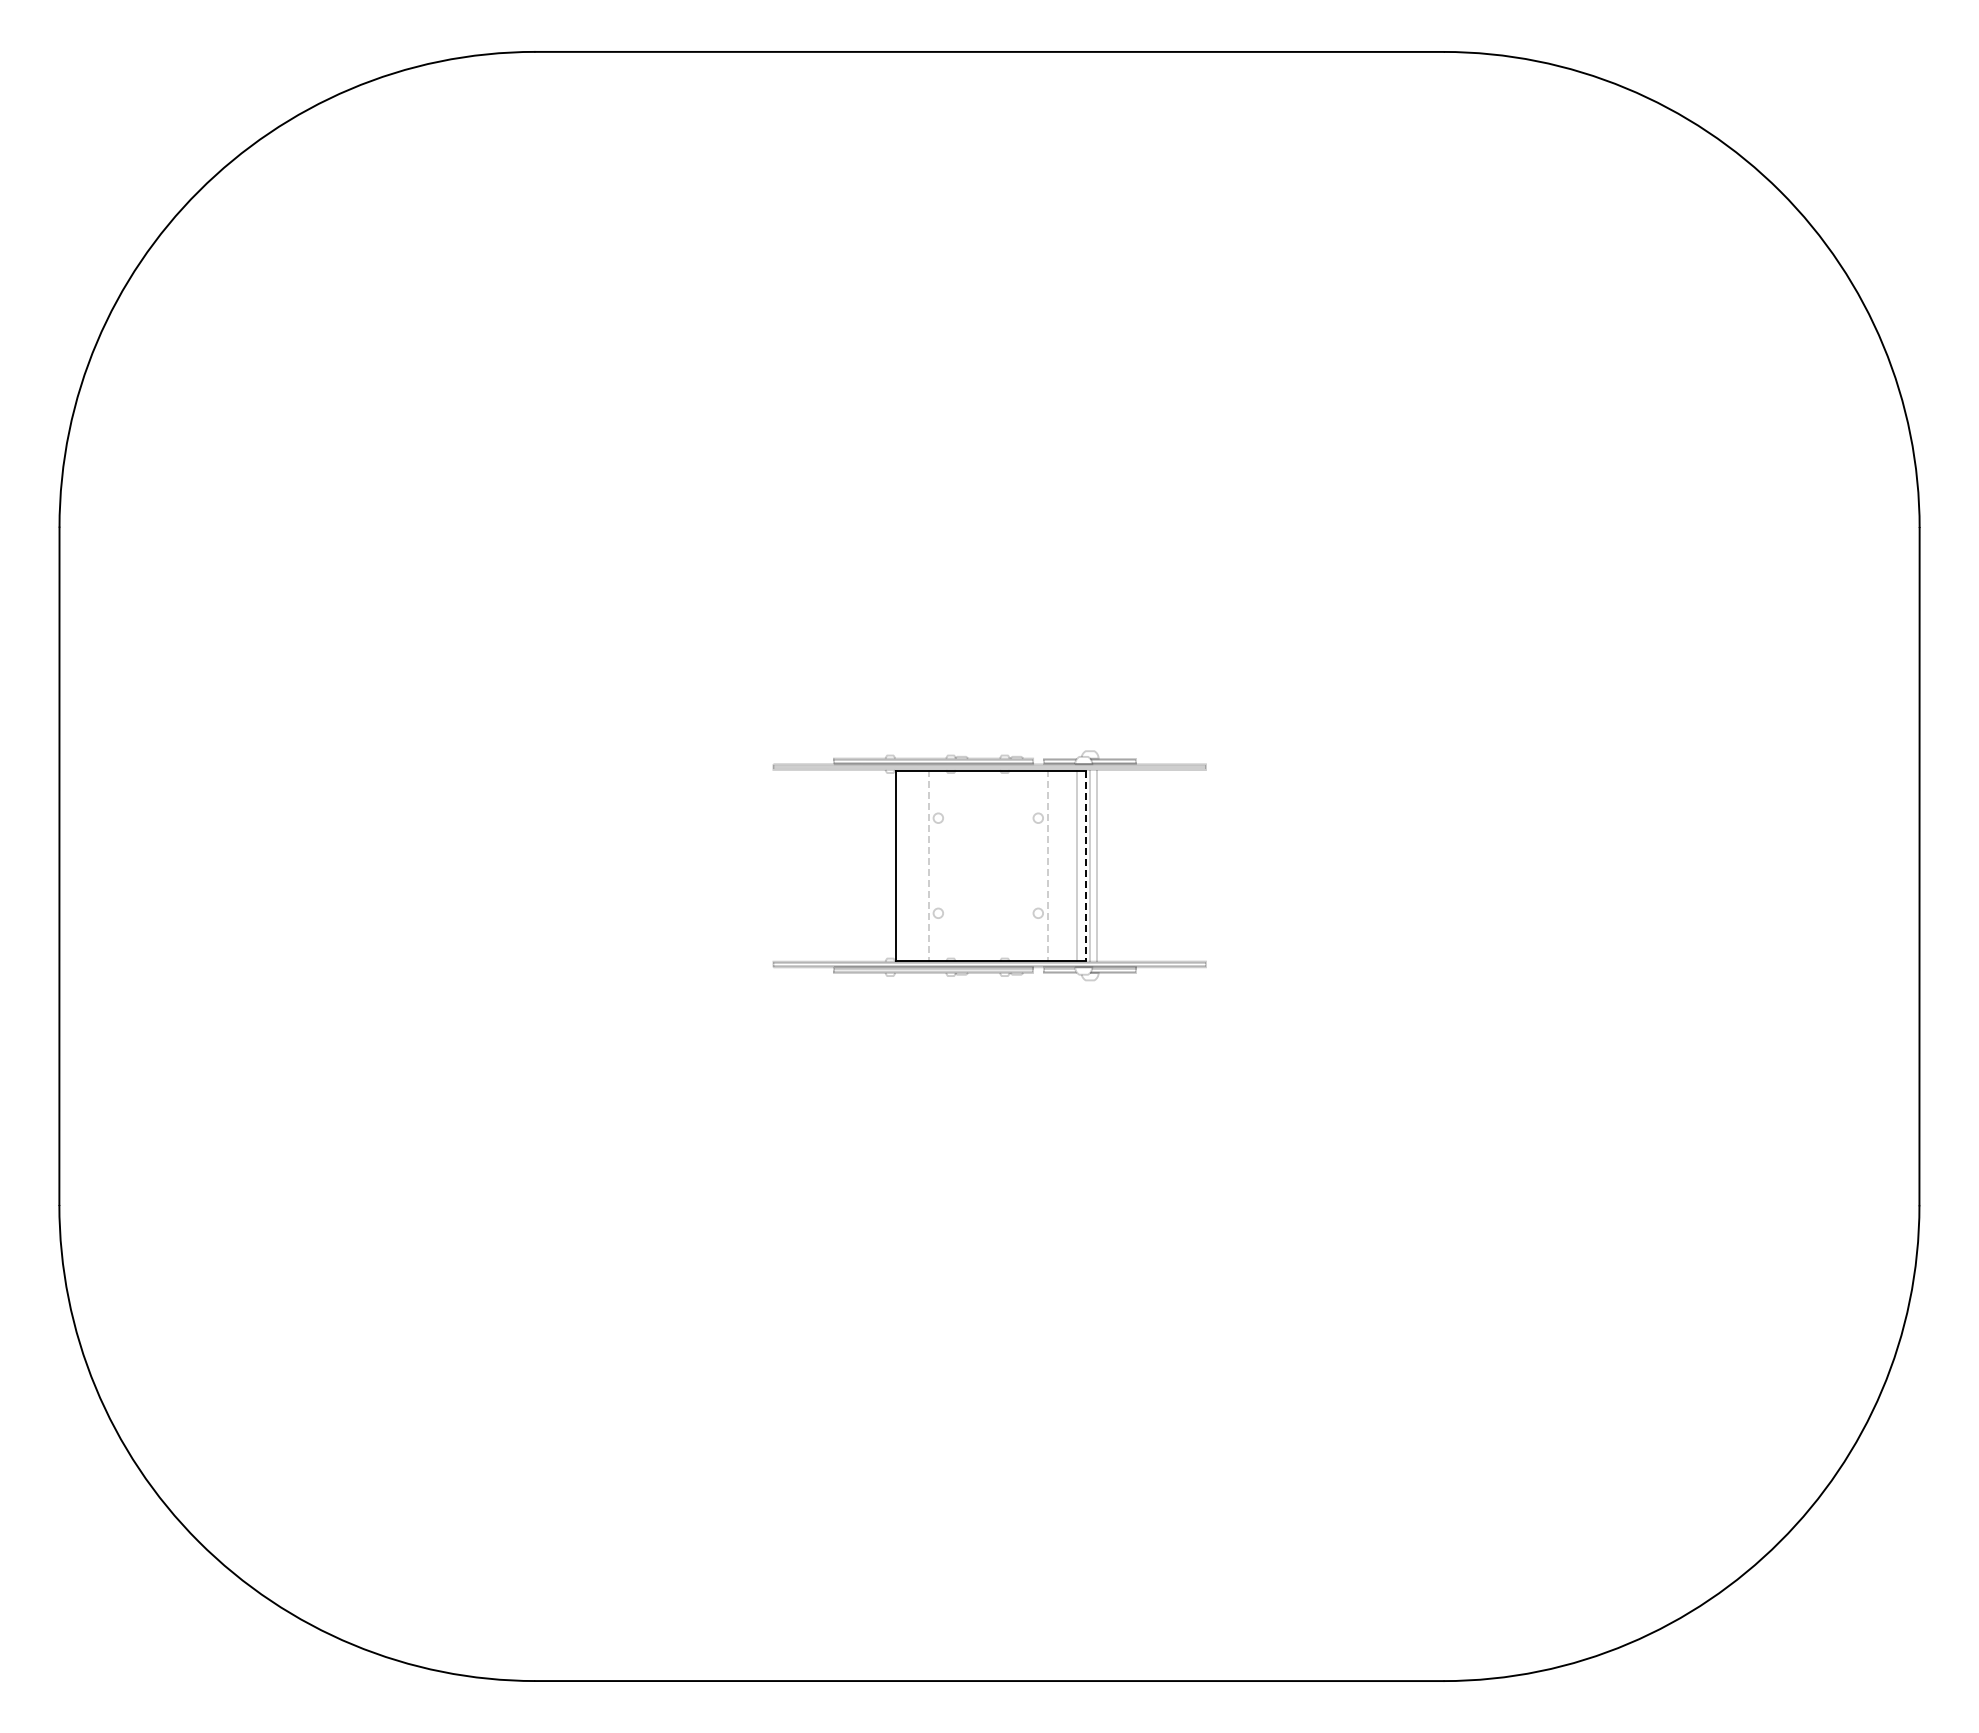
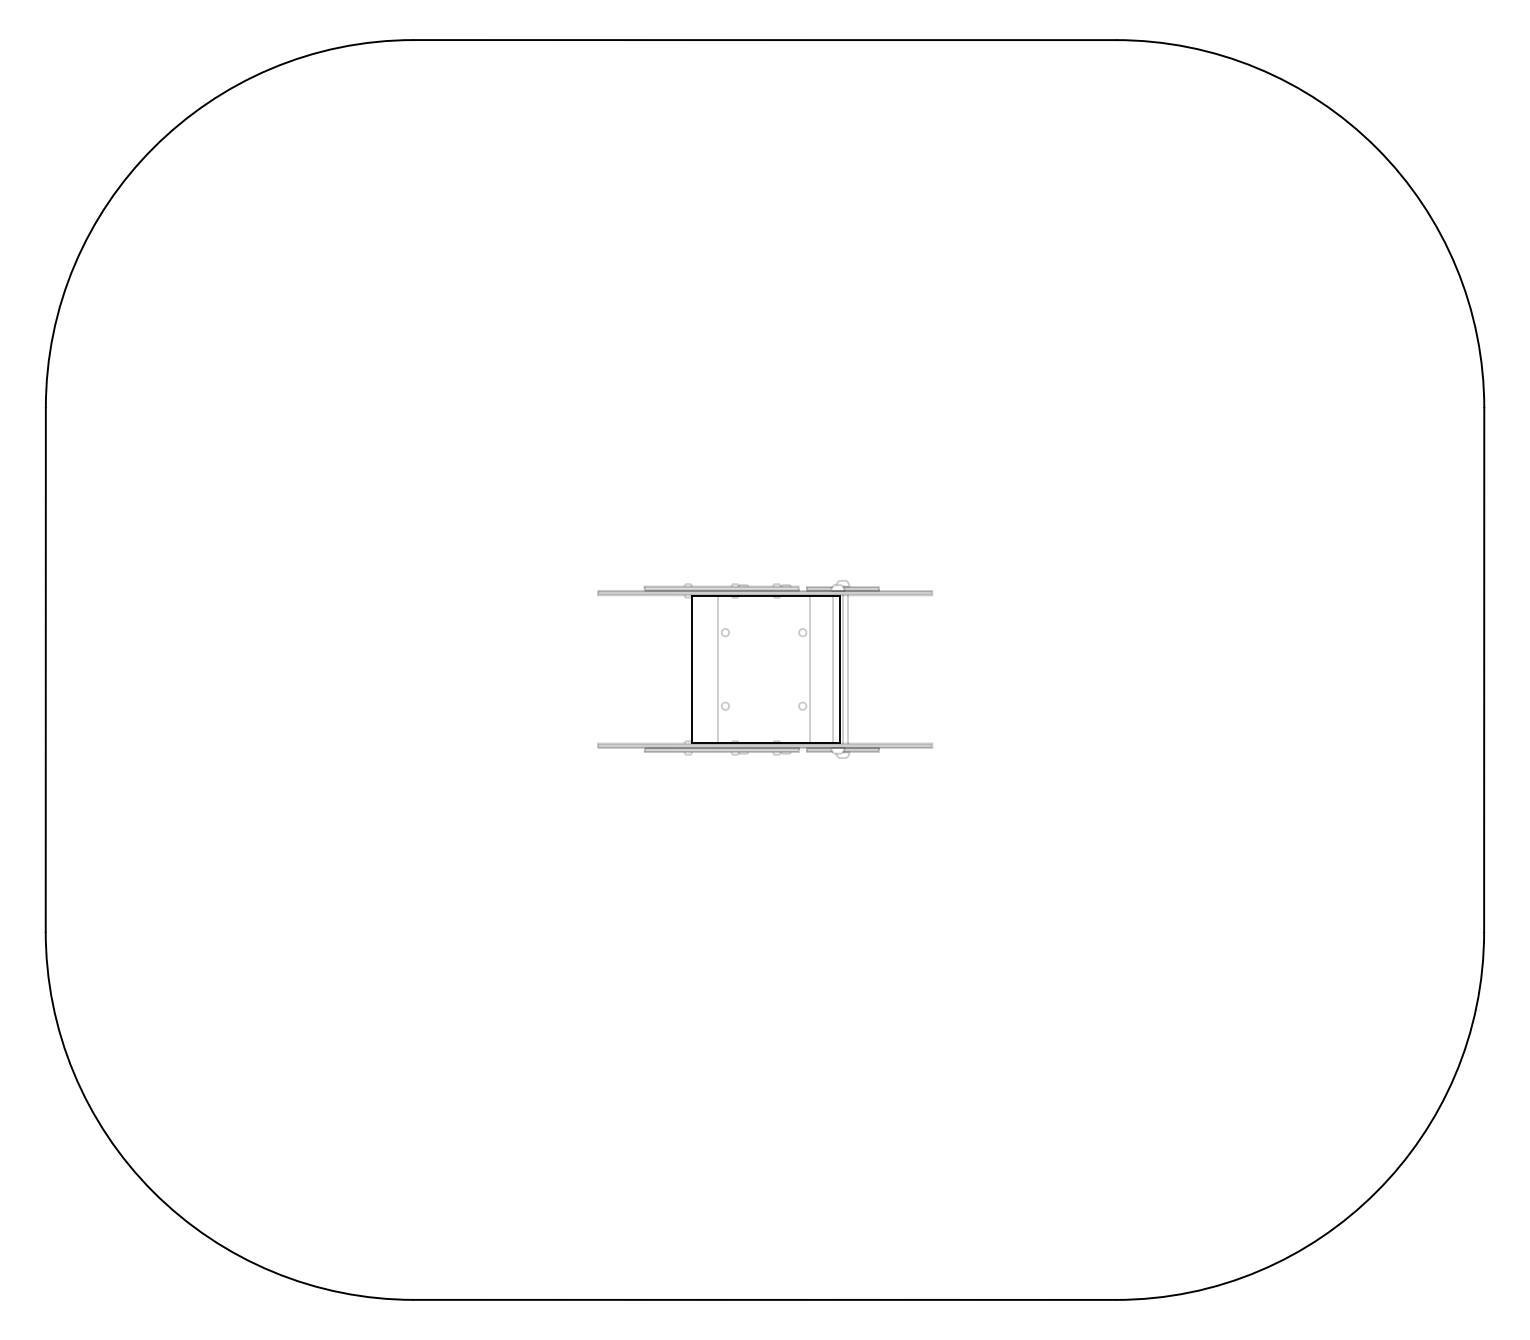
line: (928, 865) -> (717, 669), dashed -> solid
line: (1047, 865) -> (809, 669), dashed -> solid
line: (1085, 866) -> (839, 670), dashed -> solid

